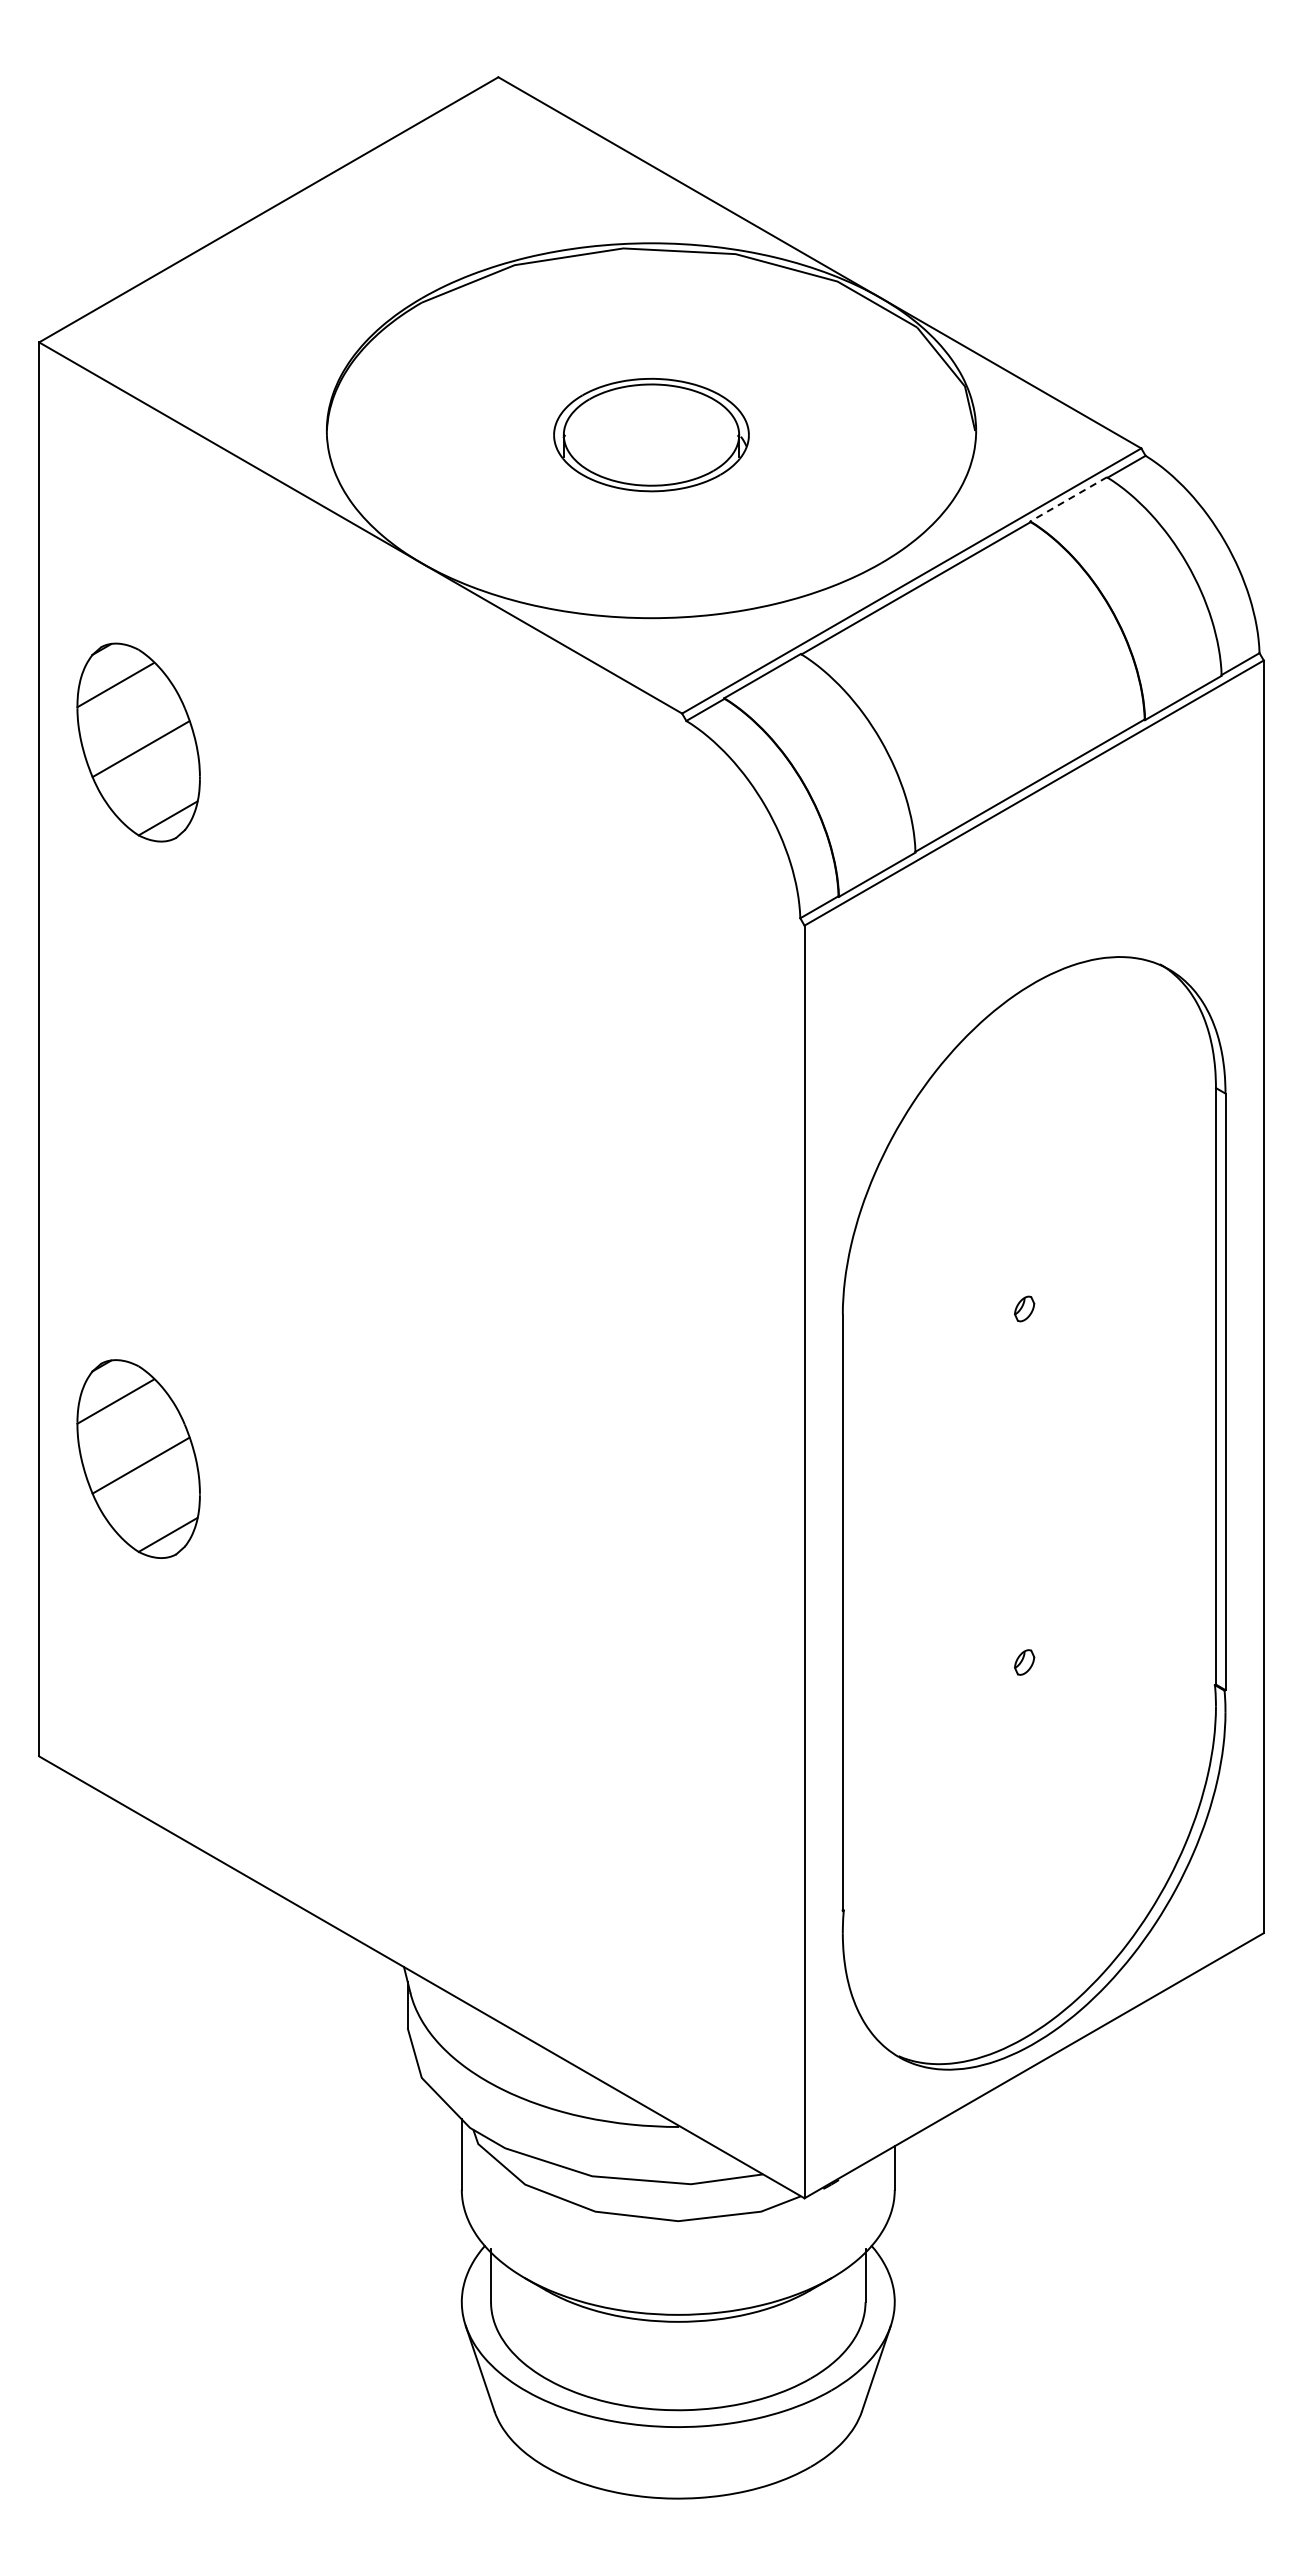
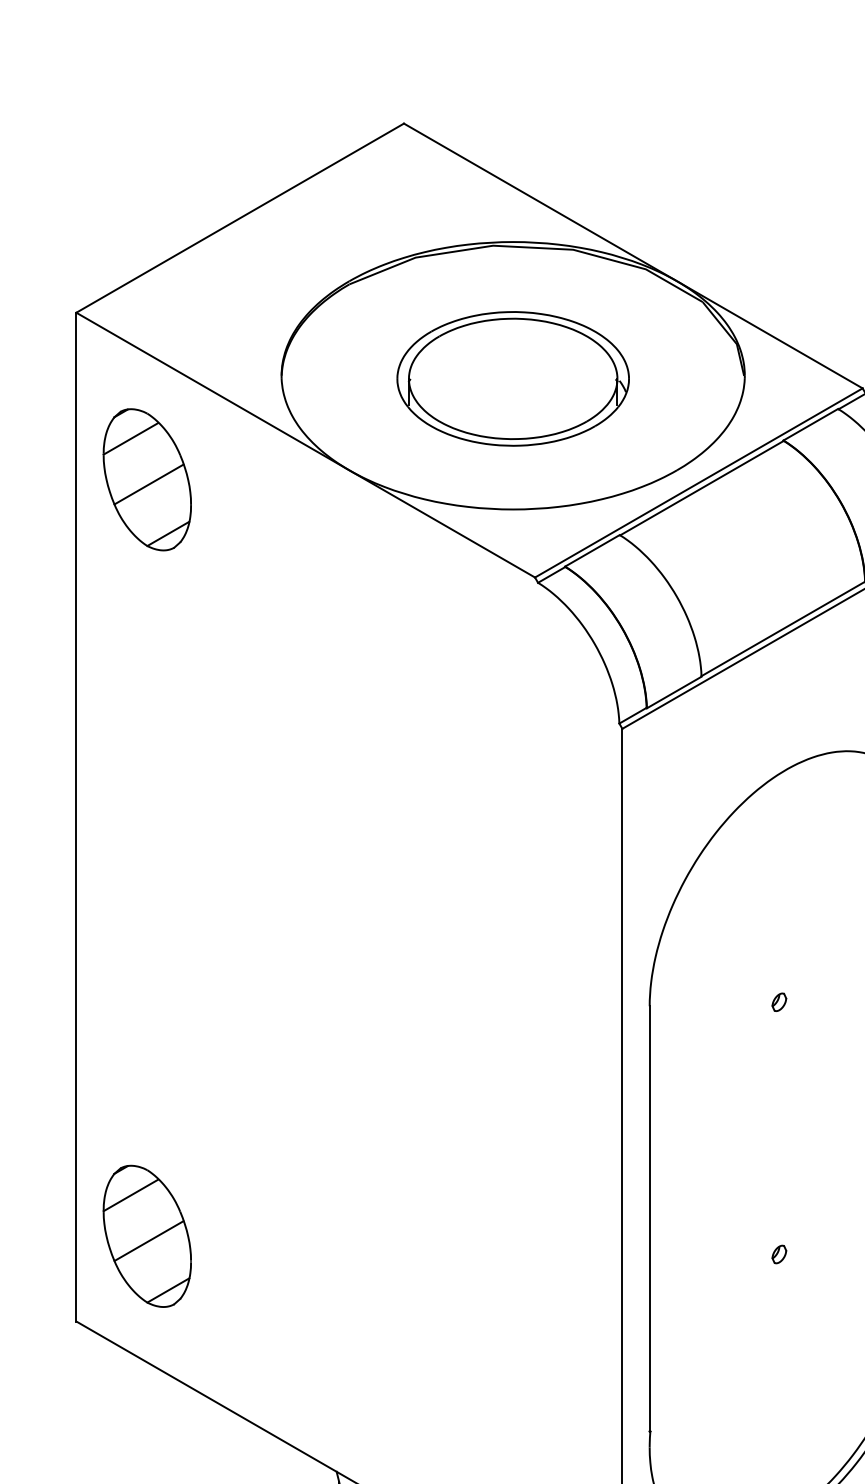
part: (651, 434) -> (513, 378), size x1.67
line: (1068, 499) -> (810, 424), dashed -> solid
part: (138, 742) -> (147, 479), moved
part: (138, 1458) -> (147, 1235), moved

